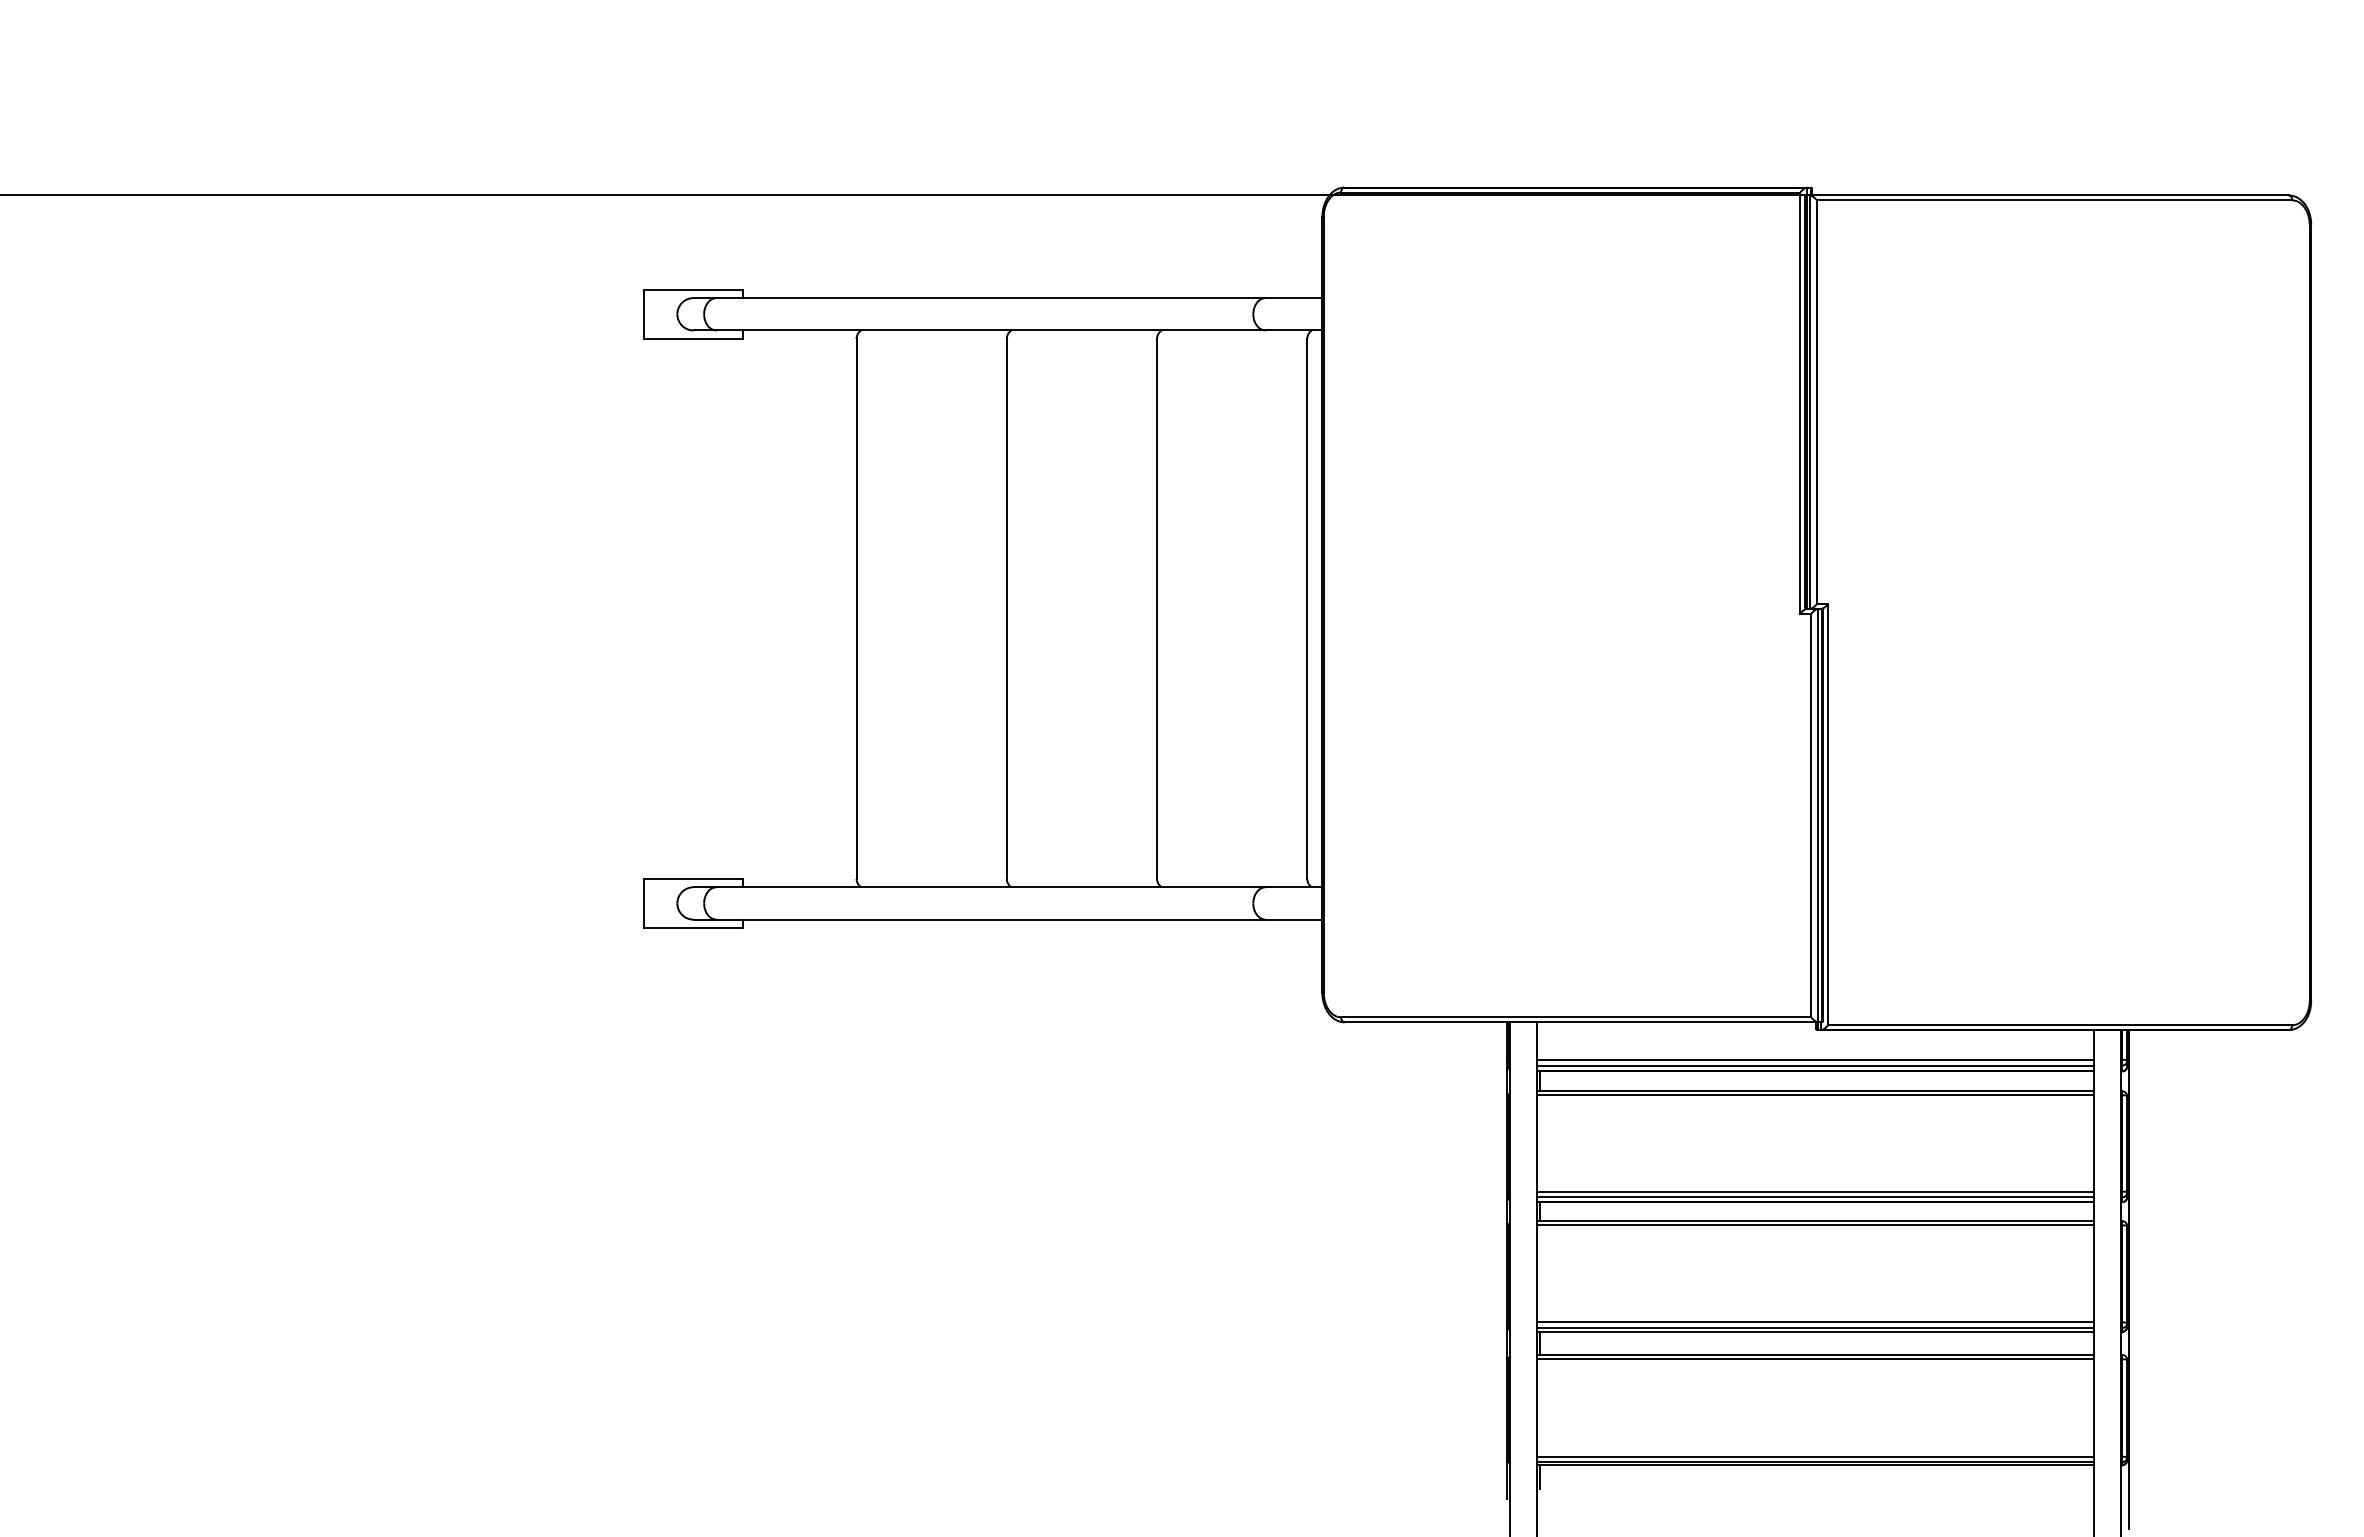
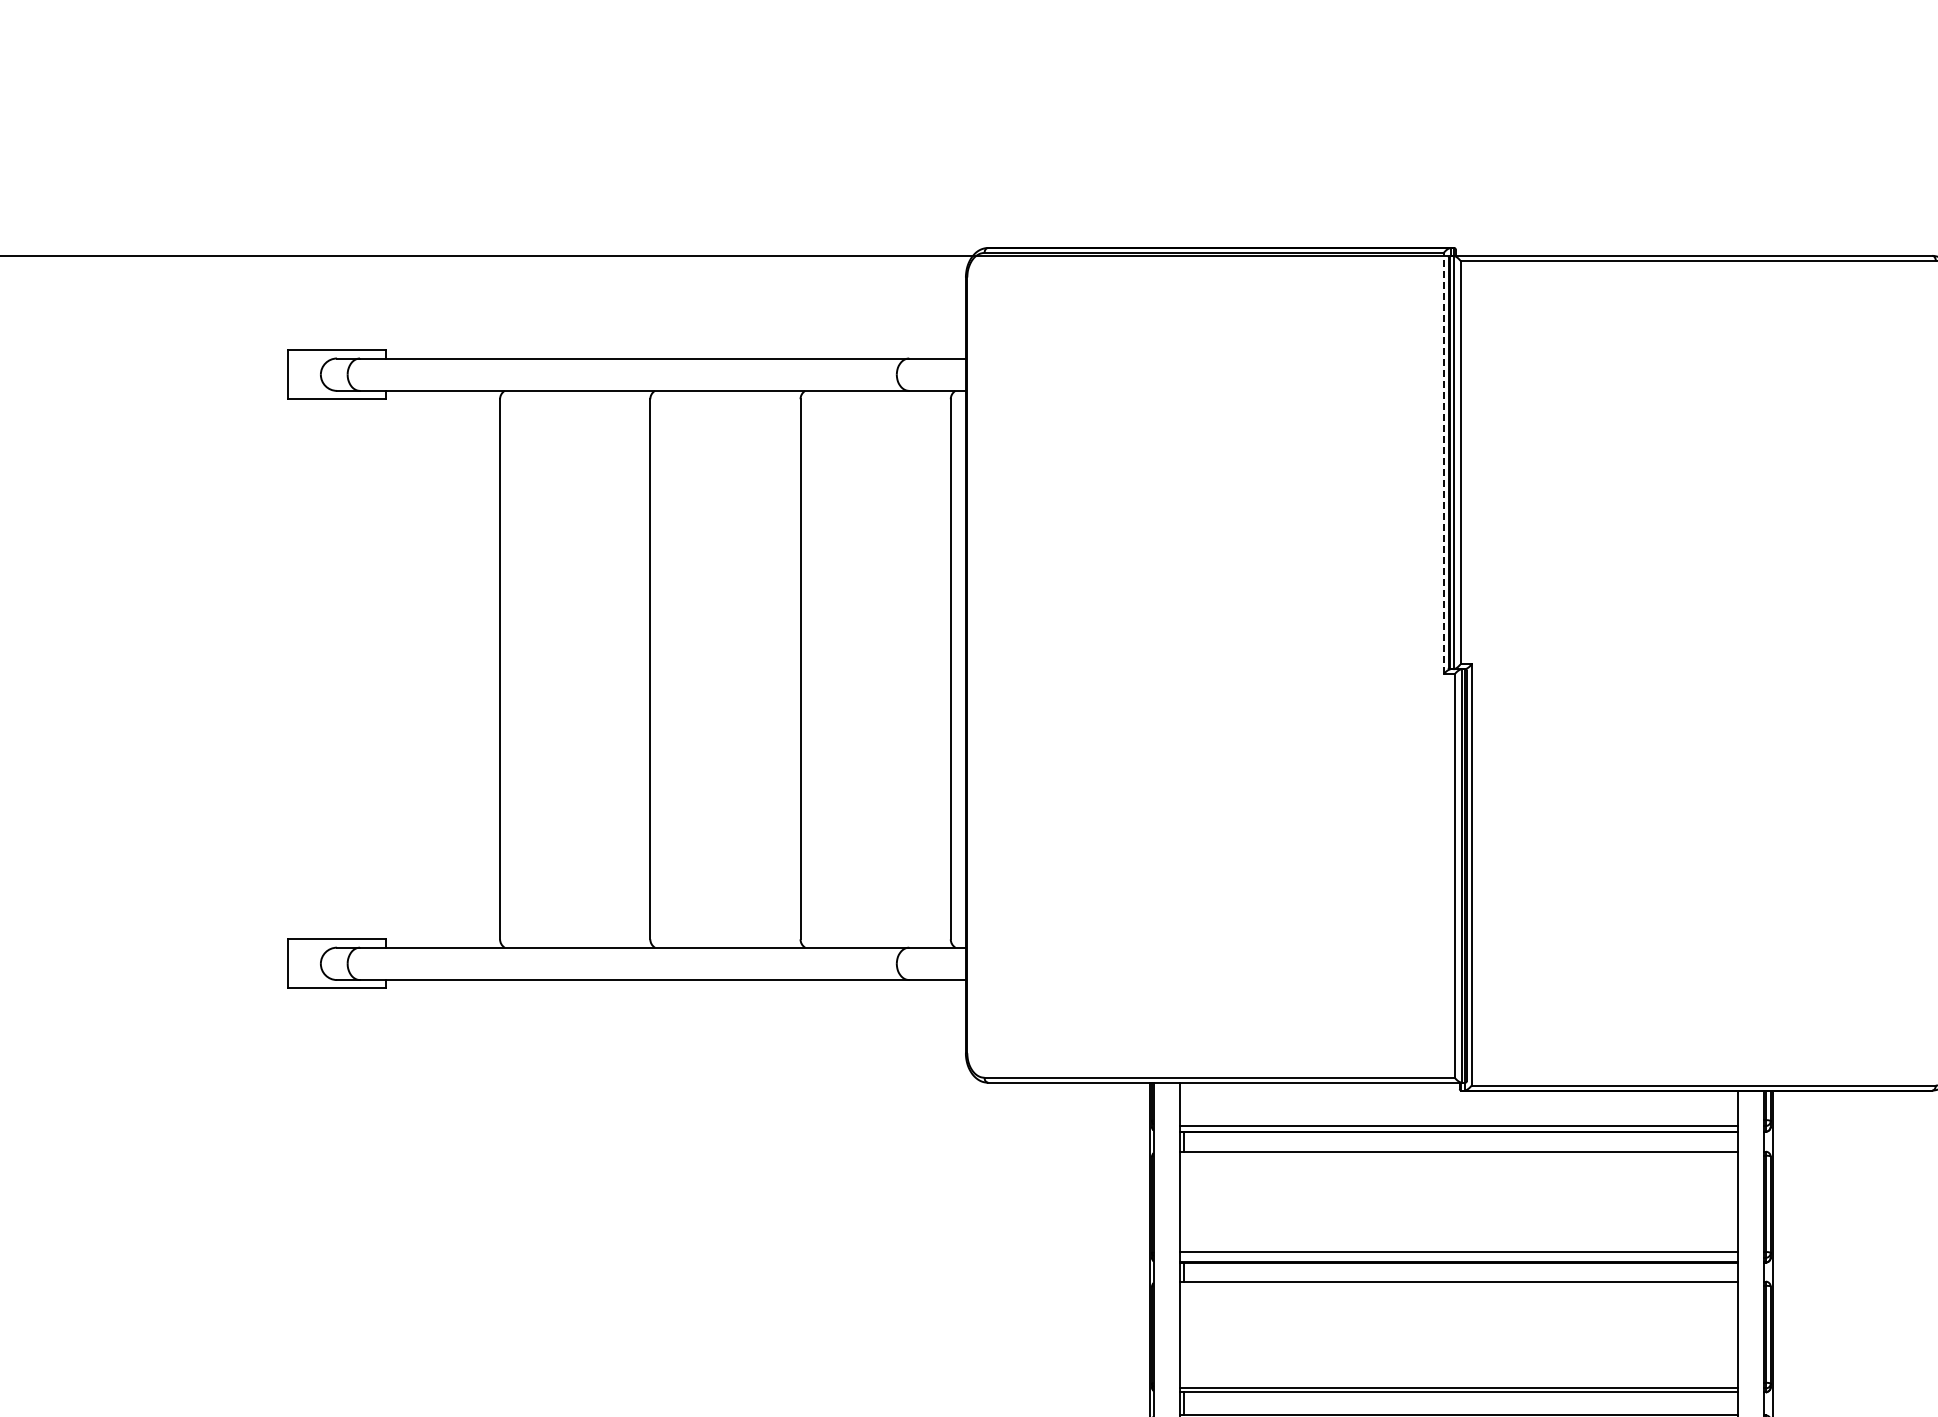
line: (1800, 403) -> (1444, 463), solid -> dashed
line: (1815, 1059) -> (1459, 1119), removed
line: (1815, 1095) -> (1459, 1155), removed
line: (1815, 1197) -> (1459, 1257), removed
line: (1815, 1225) -> (1459, 1285), removed
line: (1815, 1322) -> (1459, 1382), removed

